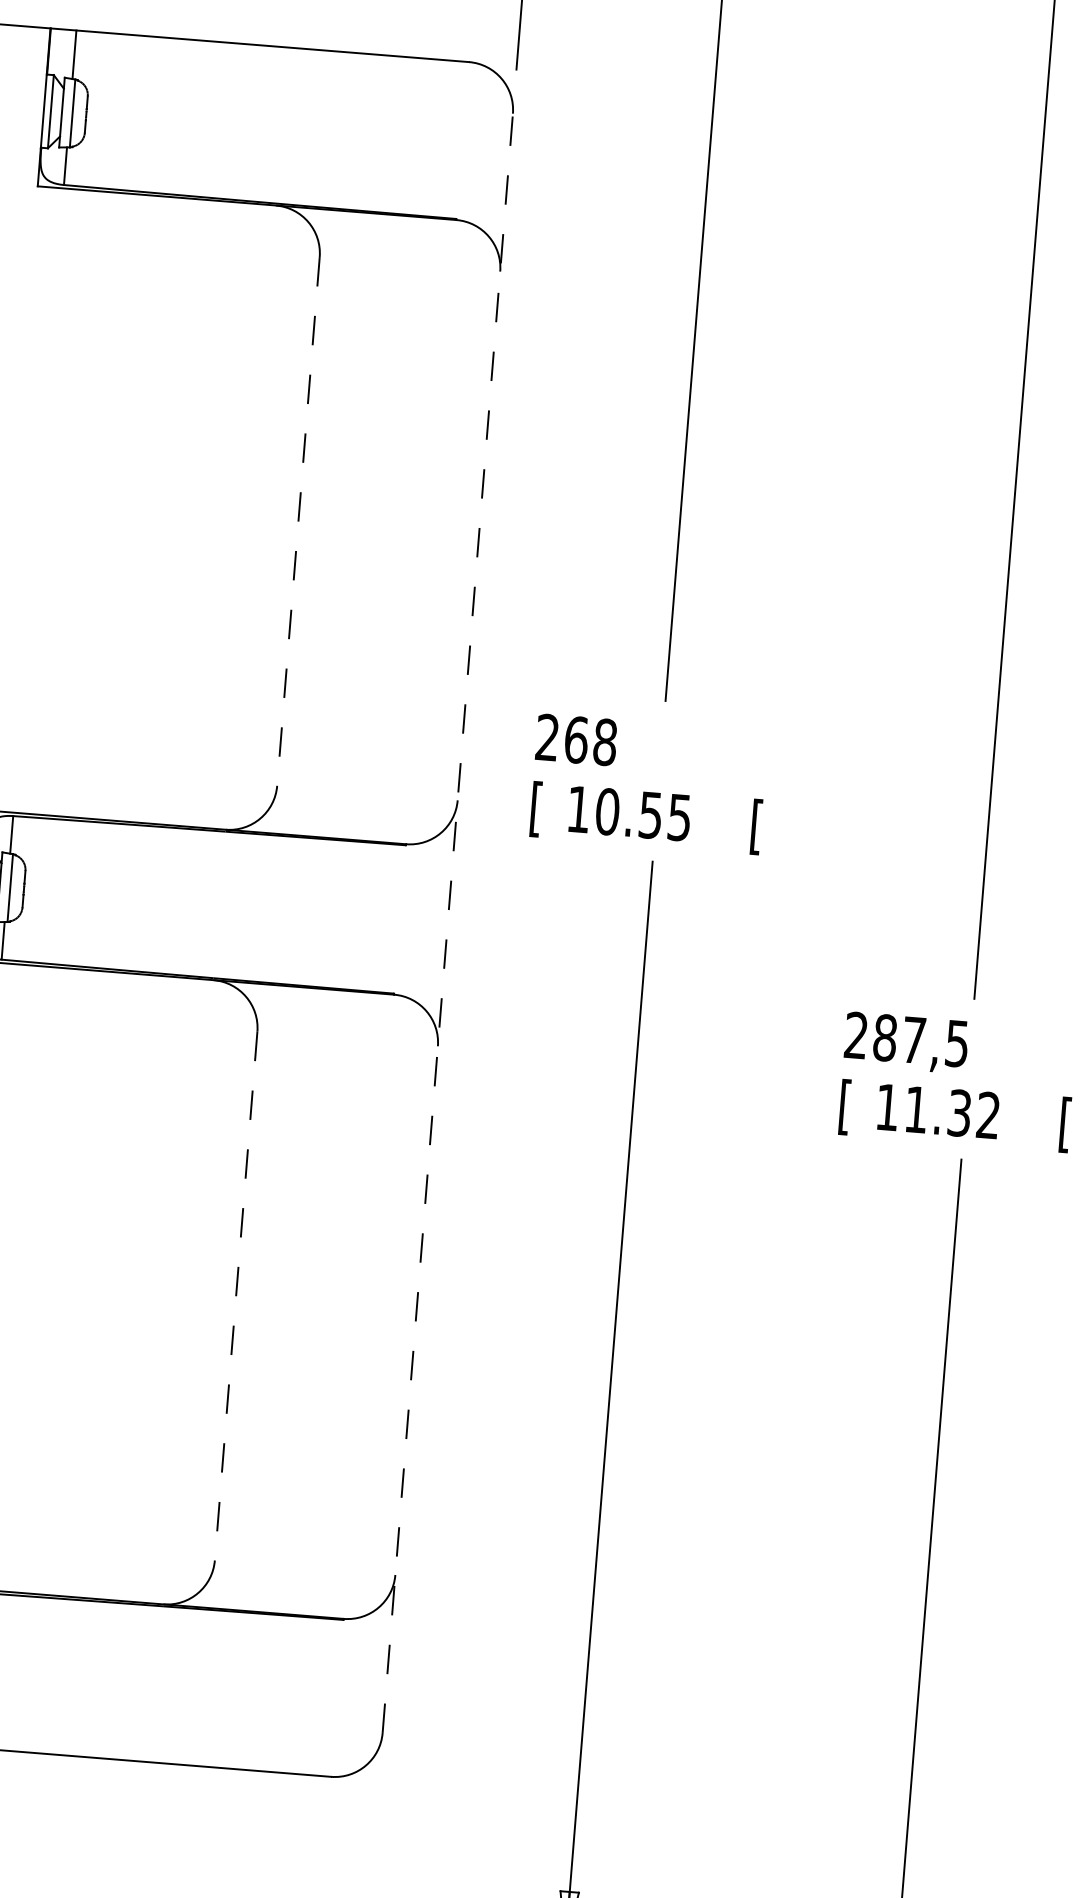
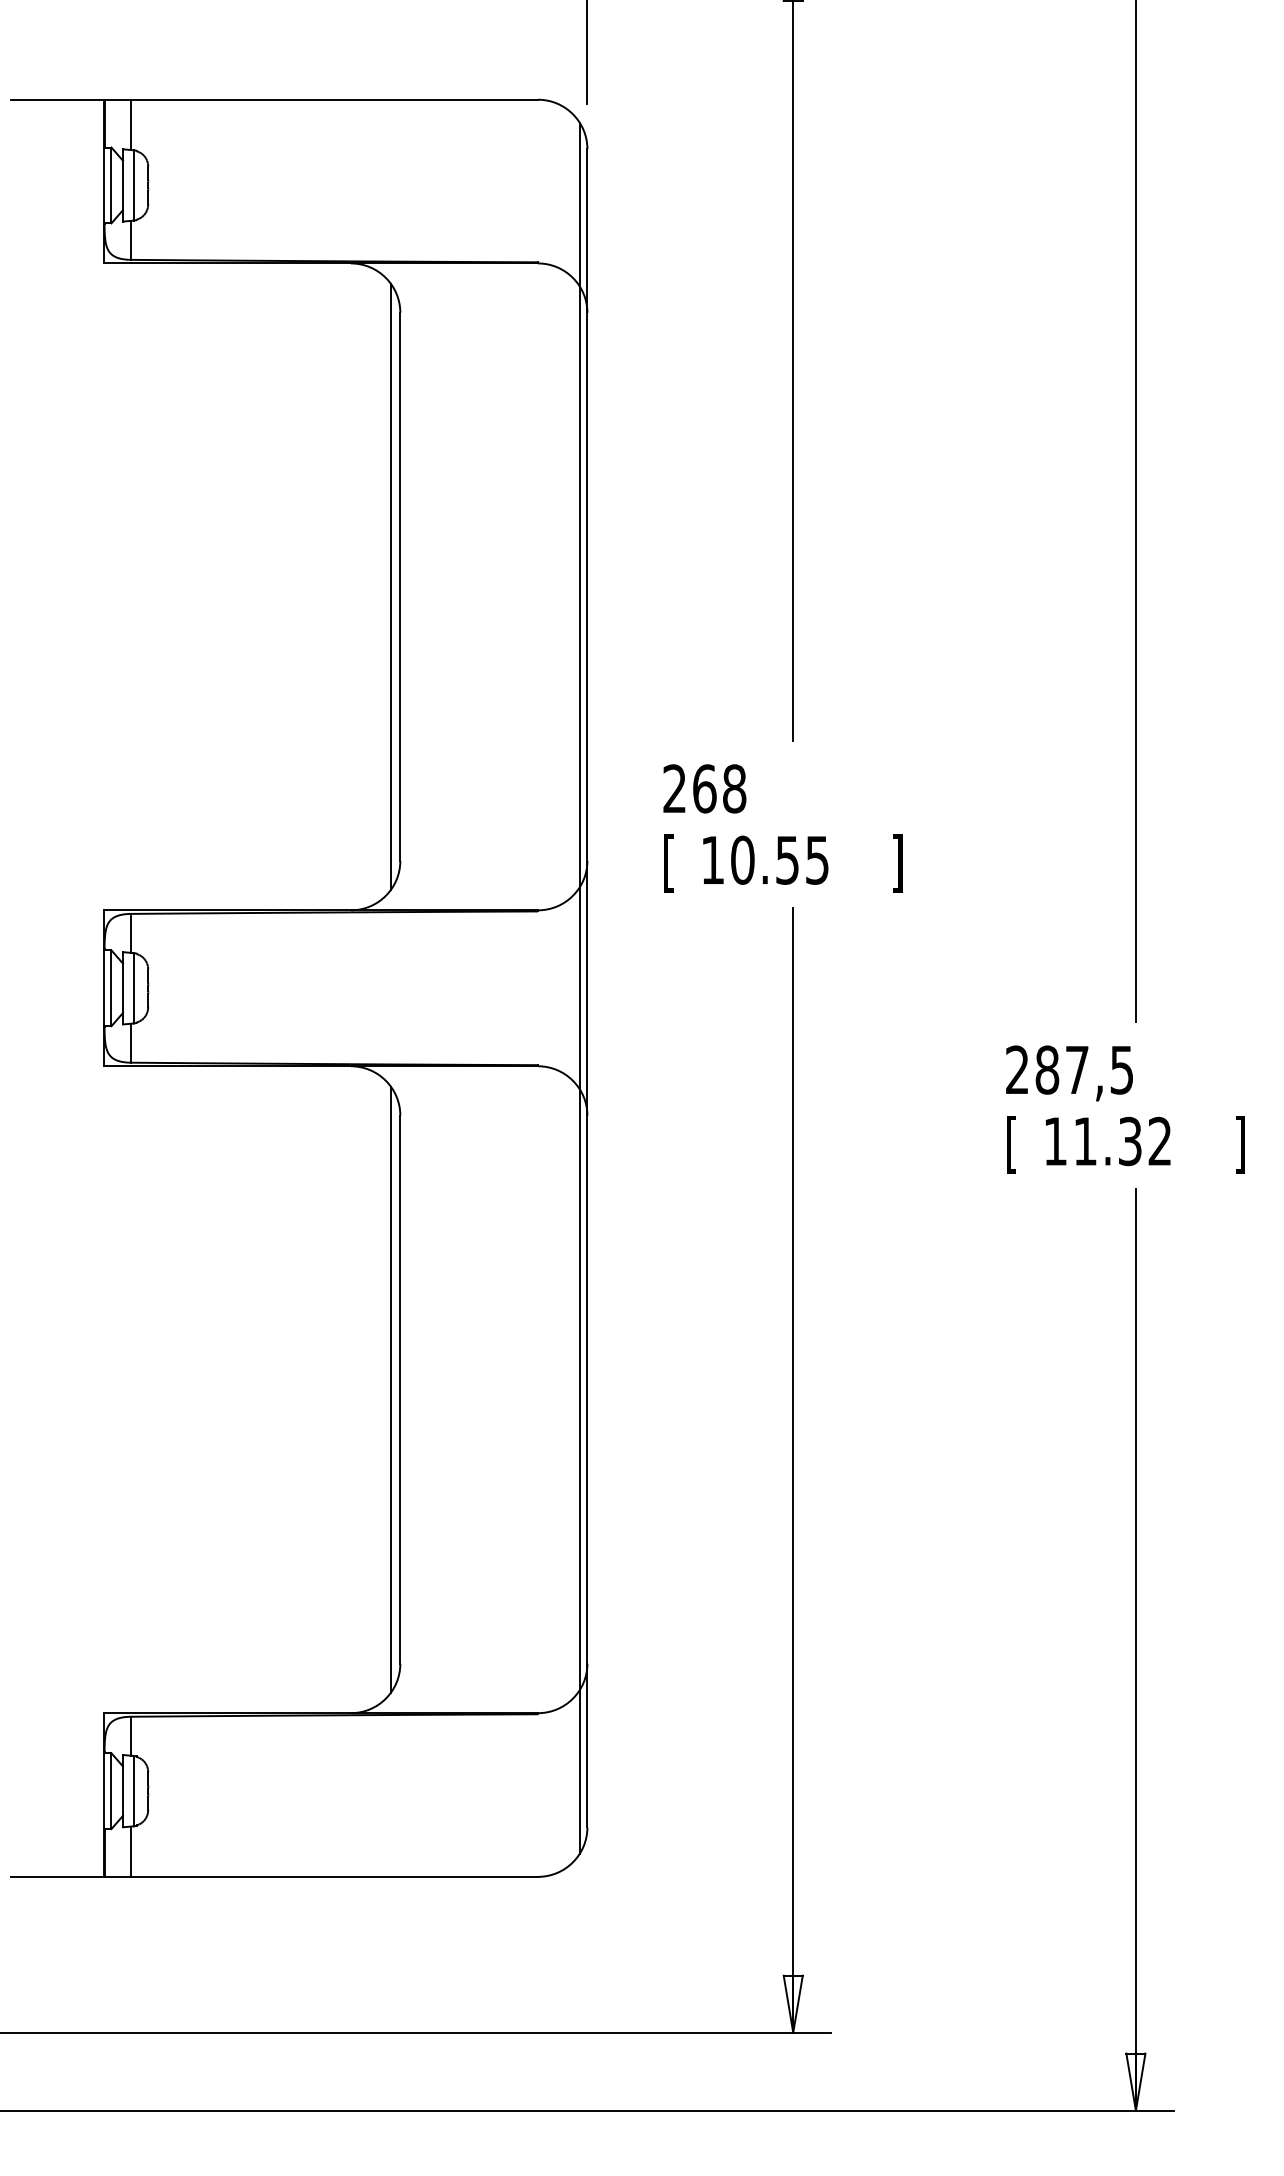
line: (288, 520) -> (390, 586), added
line: (298, 521) -> (400, 586), dashed -> solid
text: (756, 826) -> (897, 863), [ -> ]
line: (440, 922) -> (579, 988), added
line: (447, 922) -> (587, 987), dashed -> solid
text: (1064, 1124) -> (1239, 1144), [ -> ]
line: (226, 1295) -> (390, 1389), added
line: (236, 1295) -> (400, 1389), dashed -> solid

